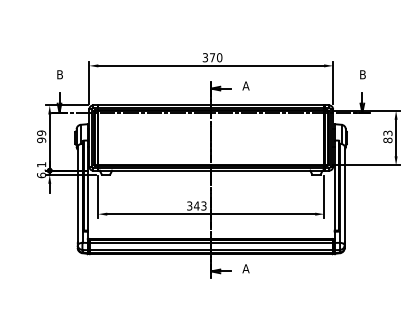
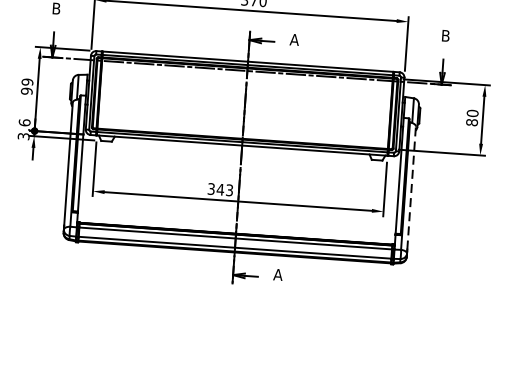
text: (387, 133) -> (472, 113), 83 -> 80
text: (41, 170) -> (24, 130), 6.1 -> 3.6
line: (344, 194) -> (411, 188), solid -> dashed

